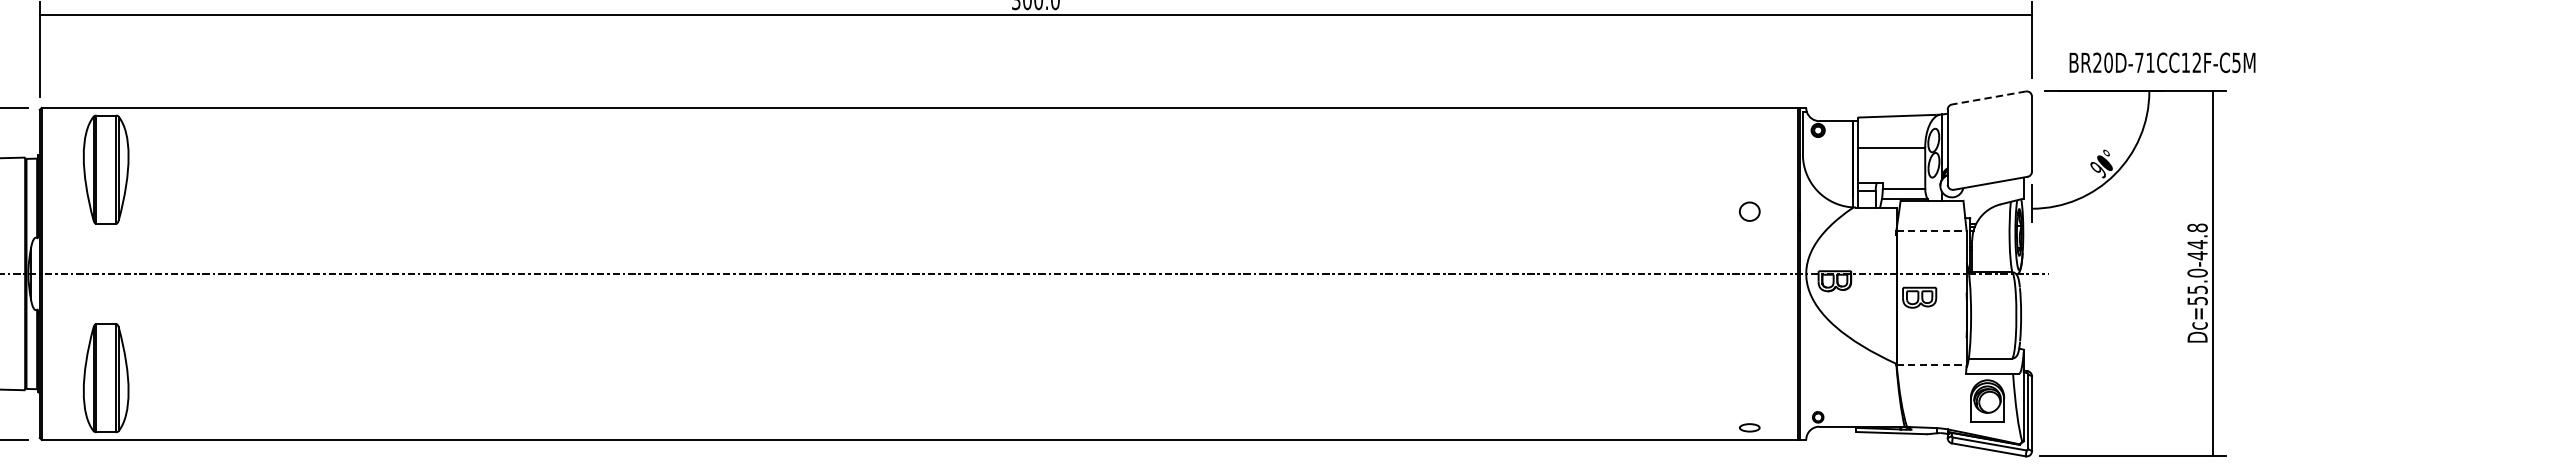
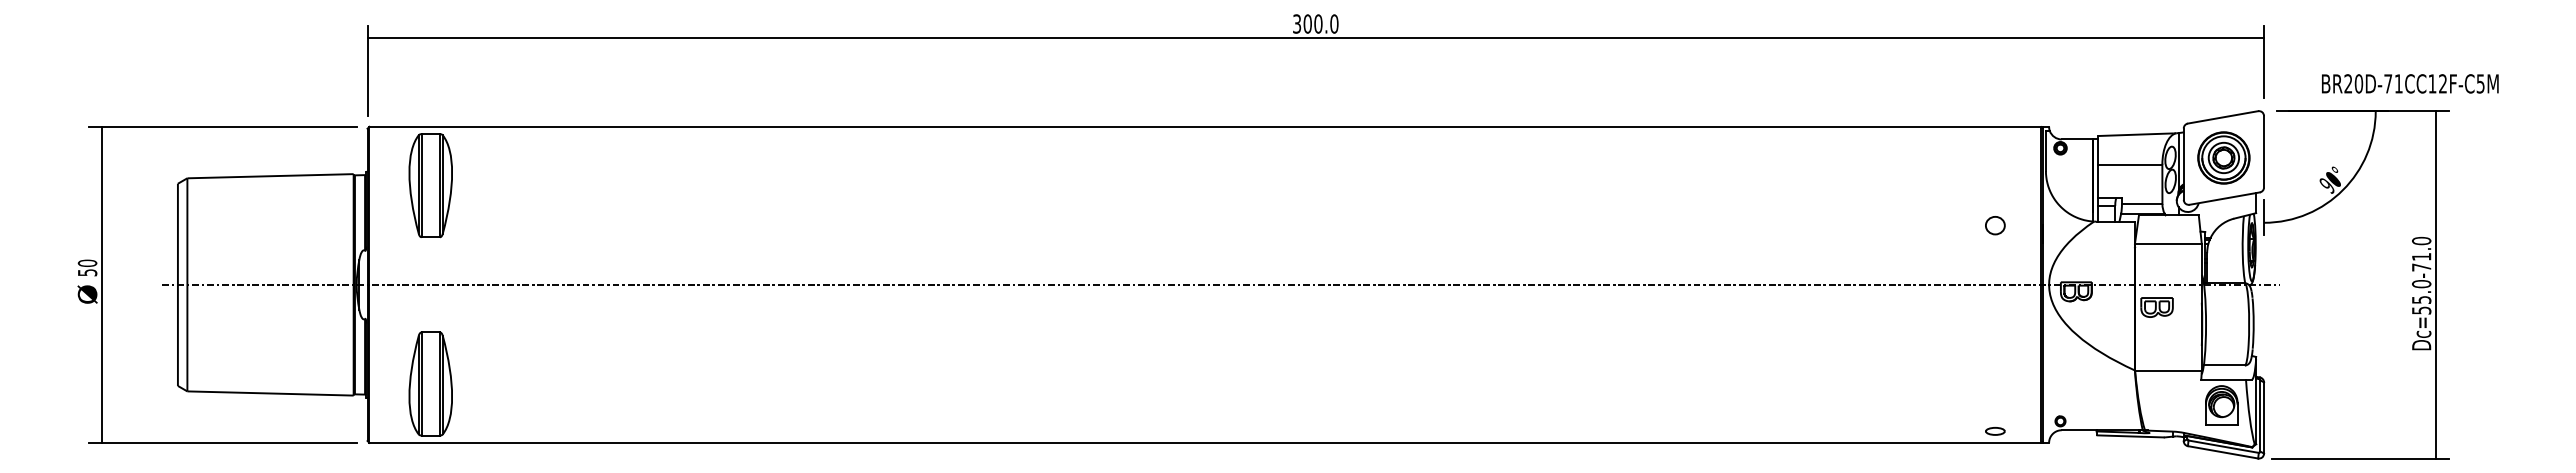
text: (2162, 62) -> (2410, 83), moved
line: (1989, 98) -> (2223, 117), dashed -> solid
part: (1989, 140) -> (2223, 157), added
line: (1931, 230) -> (2168, 243), dashed -> solid
text: (2197, 240) -> (2421, 253), Dc=55.0-44.8 -> Dc=55.0-71.0
line: (1931, 364) -> (2168, 371), dashed -> solid

